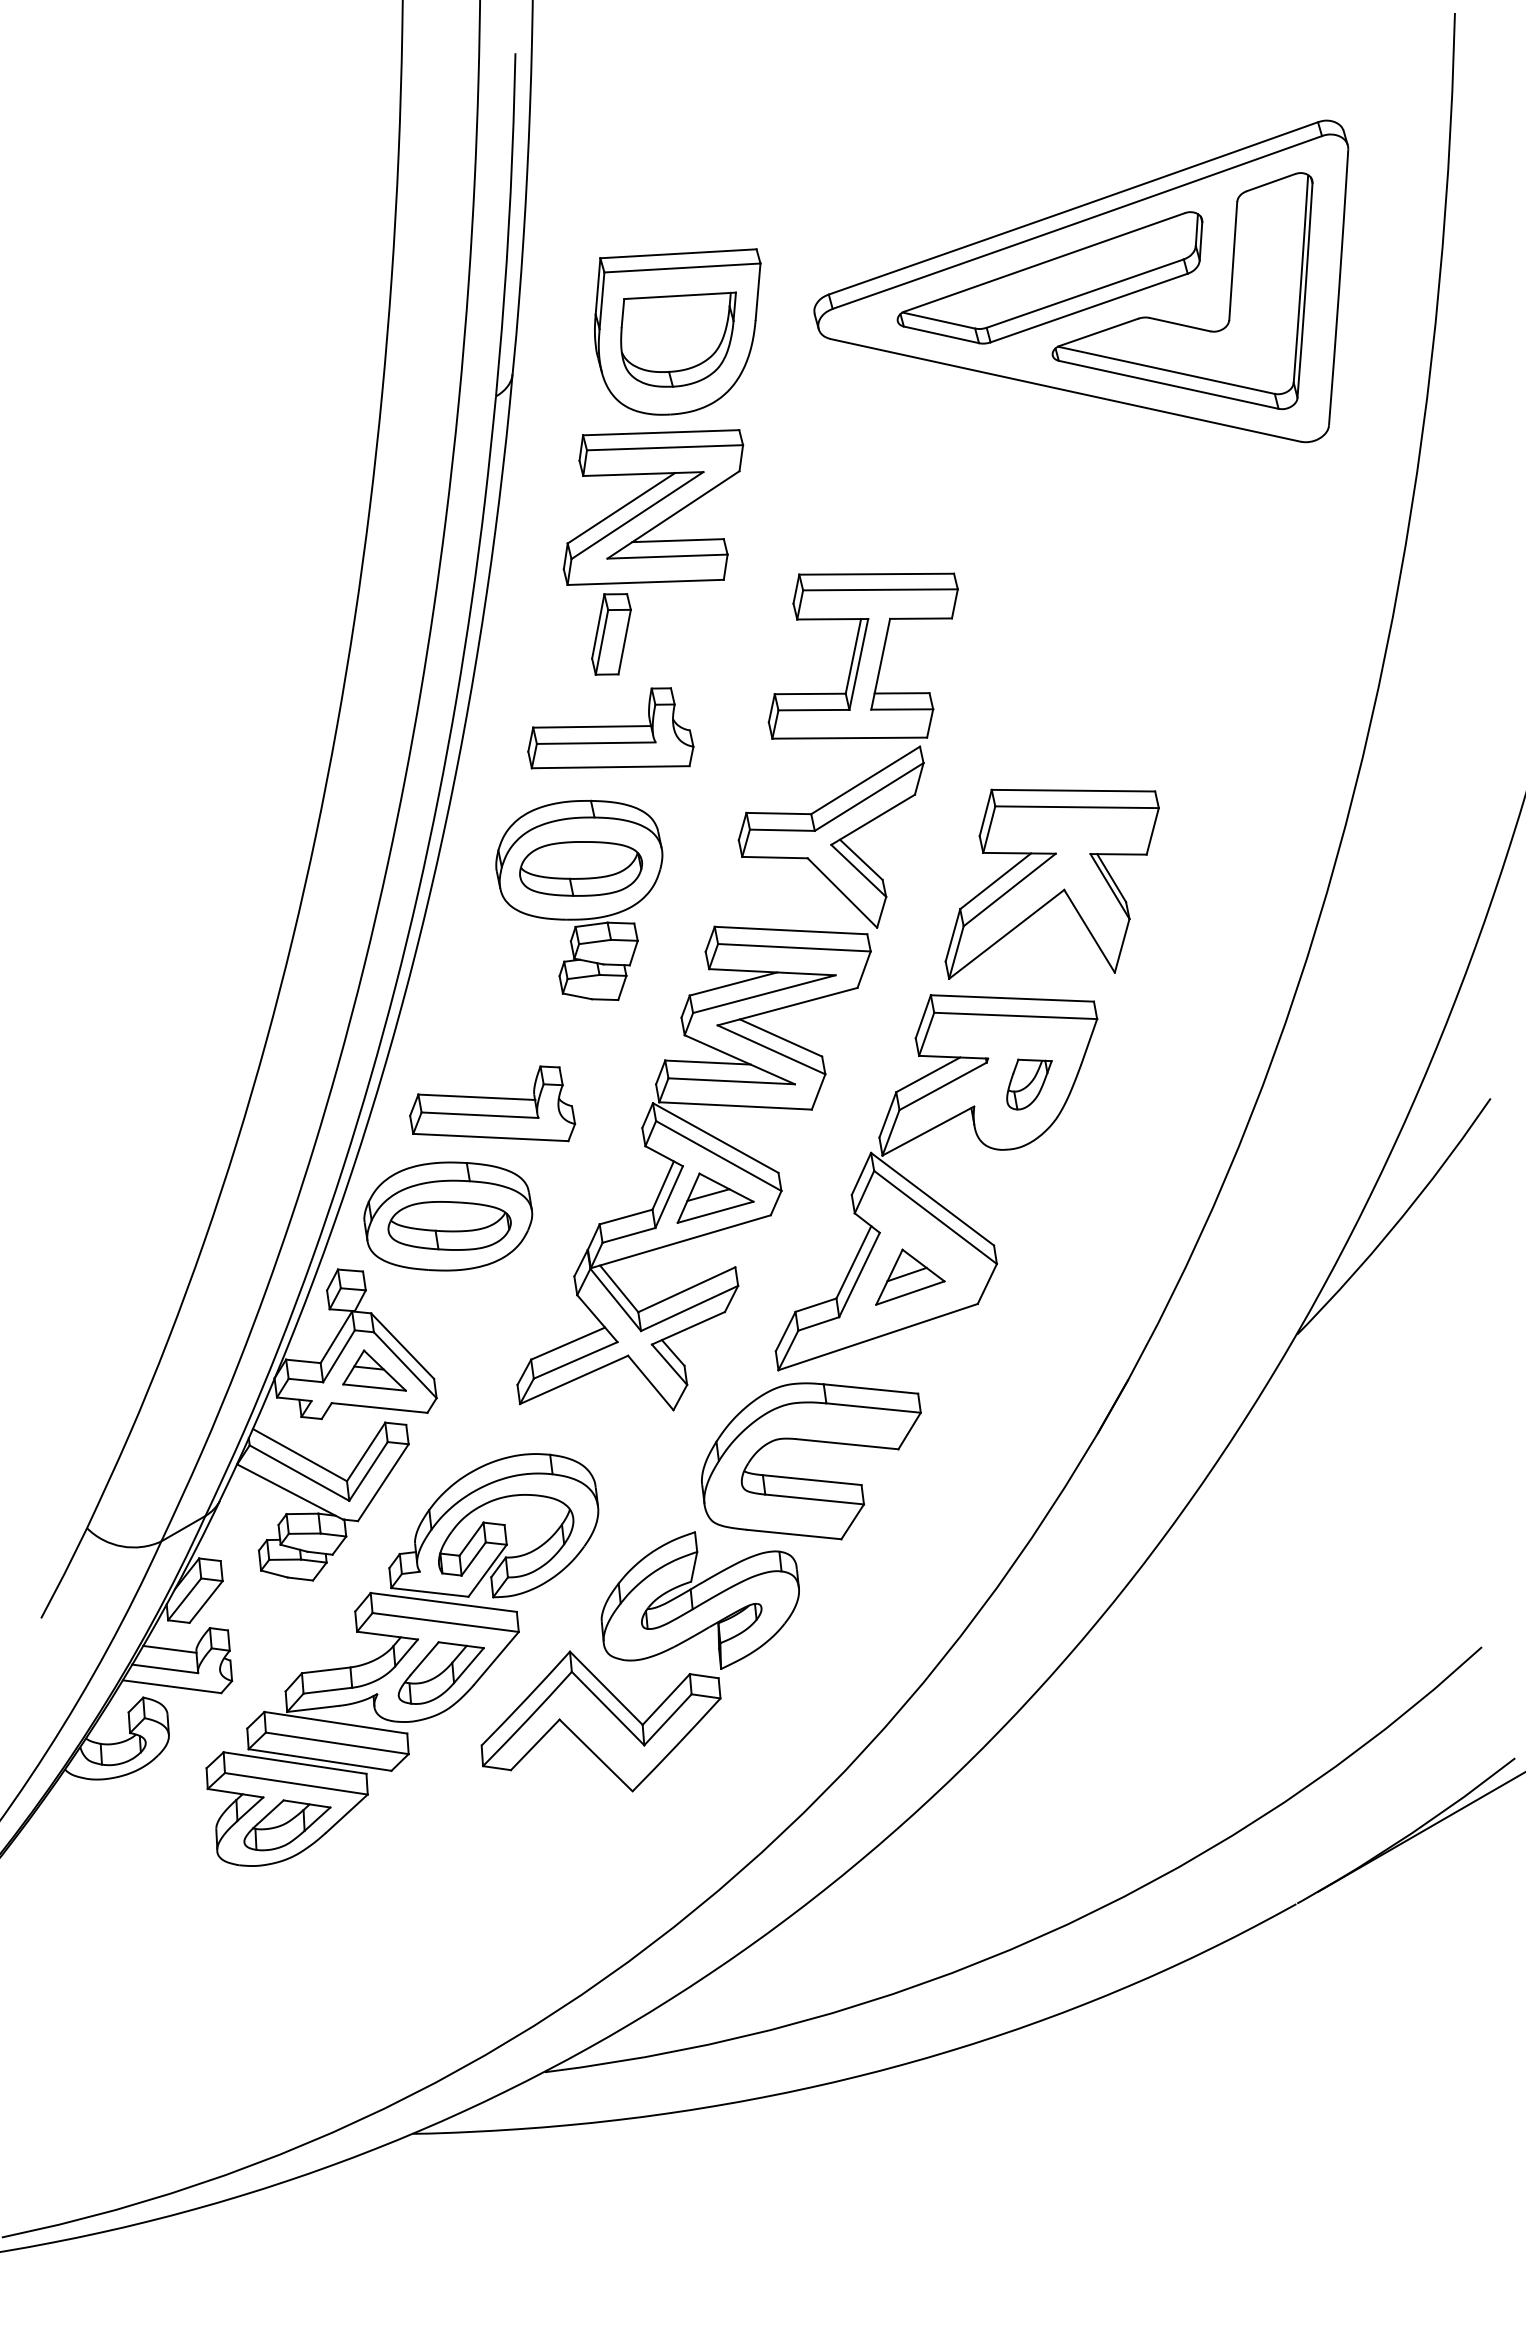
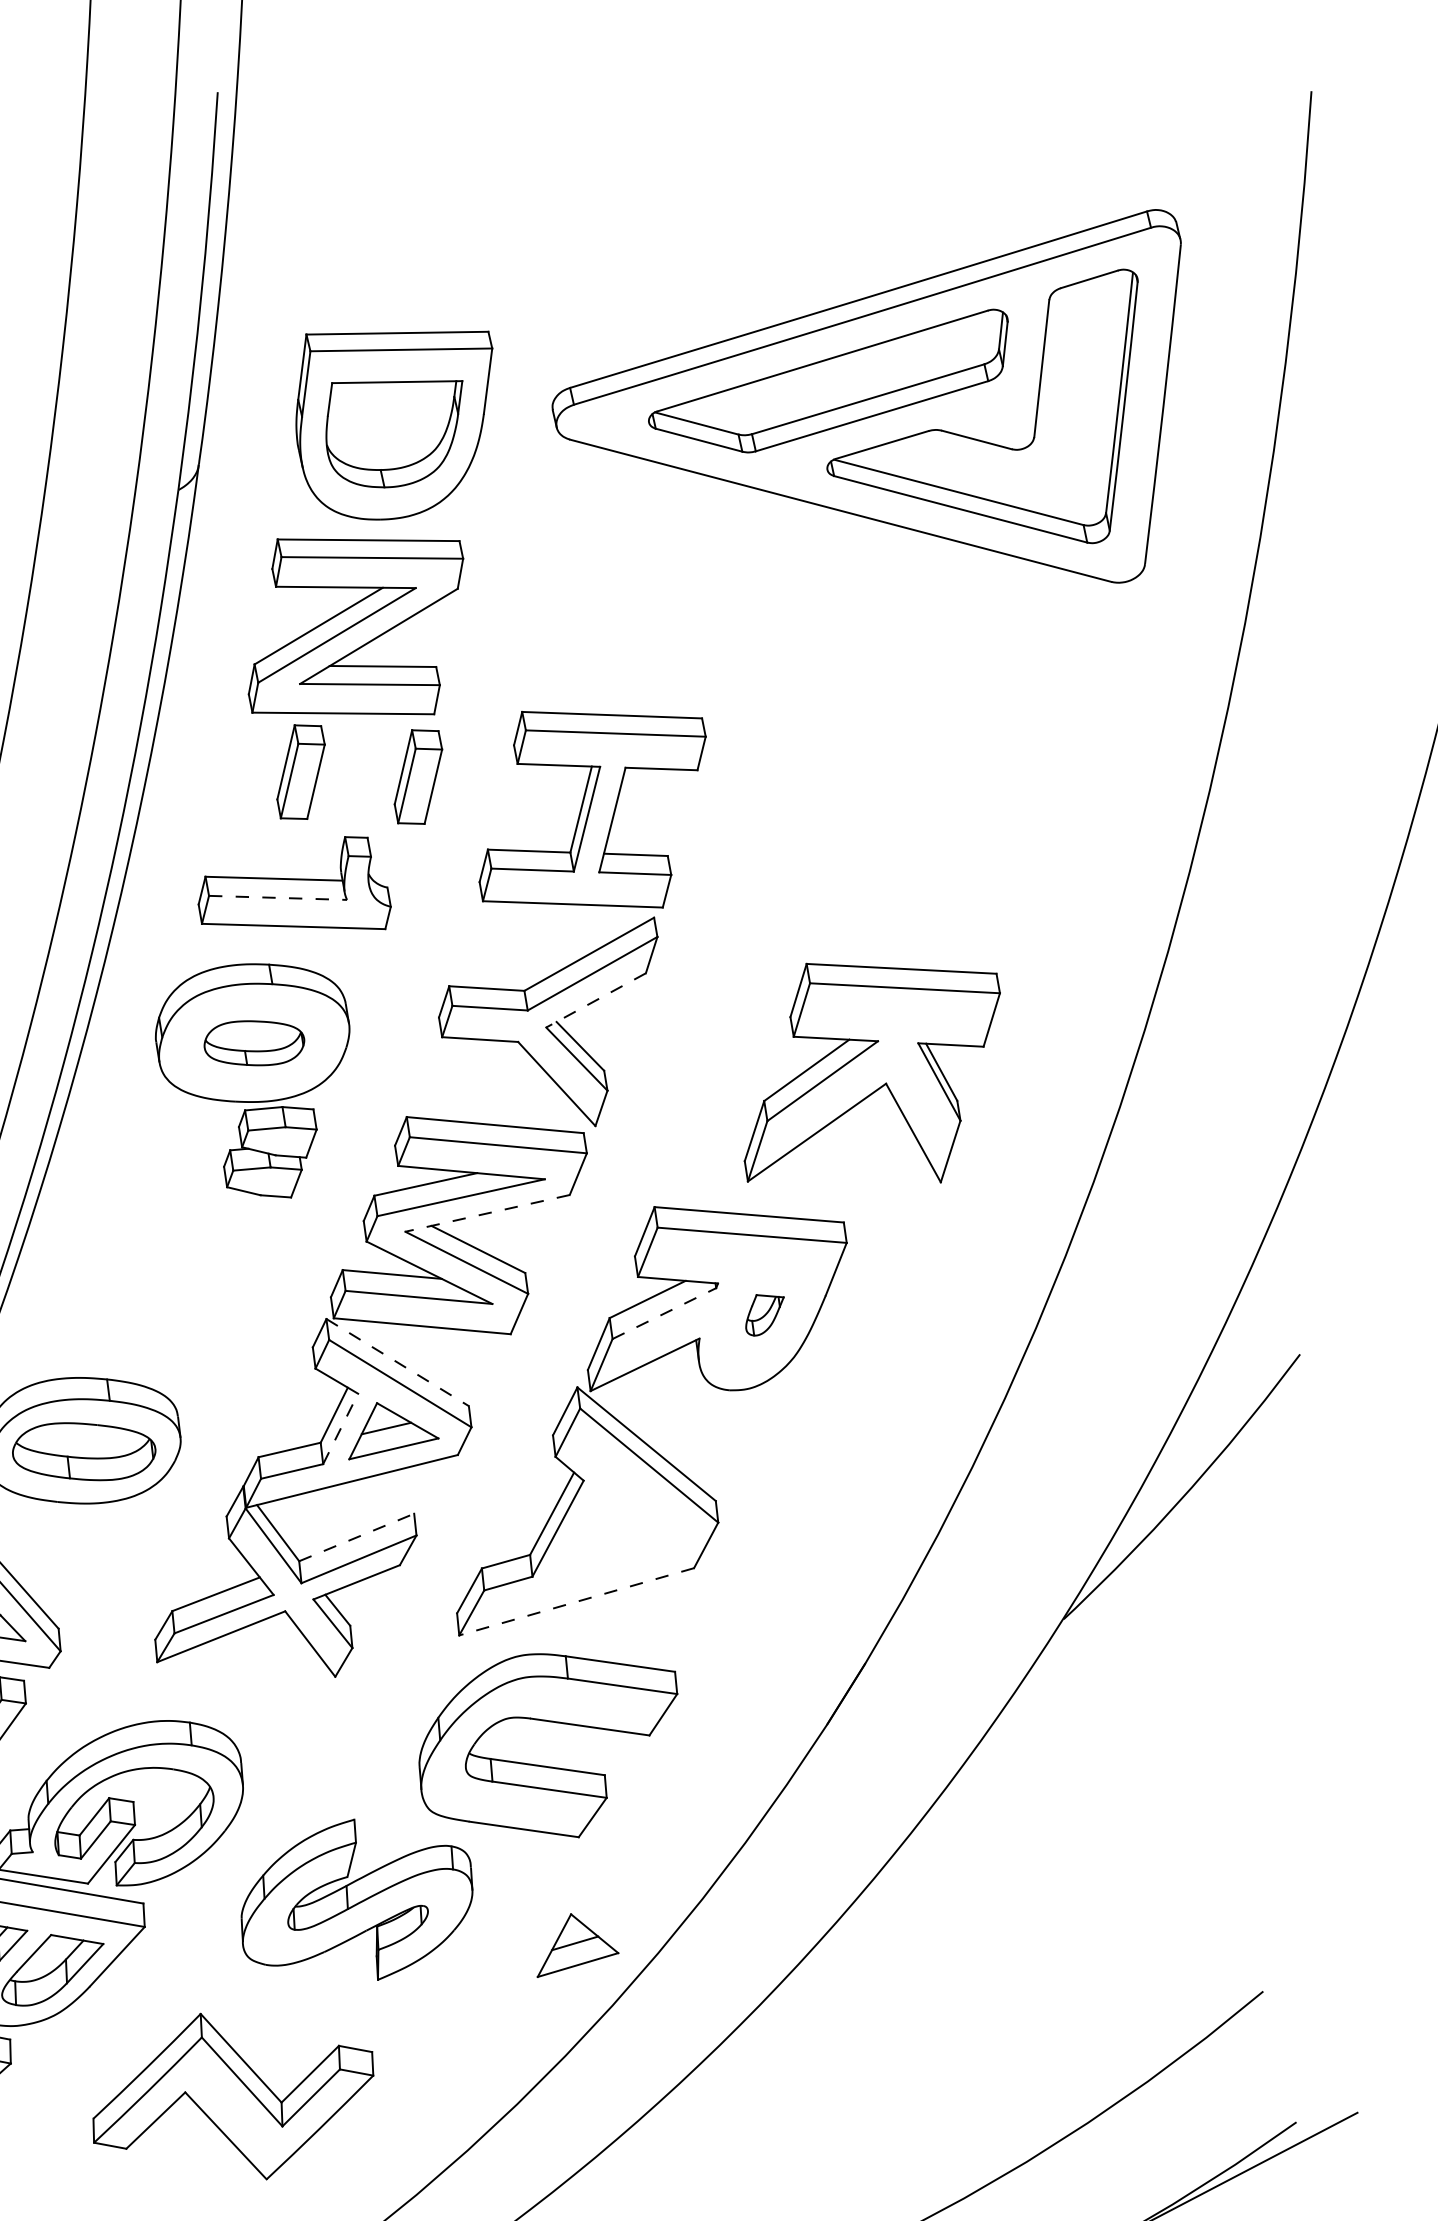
part: (712, 634) -> (418, 777), added
line: (596, 743) -> (278, 898), solid -> dashed
line: (873, 819) -> (596, 1000), solid -> dashed
part: (581, 868) -> (254, 1042), size x0.7
part: (1051, 883) -> (871, 1075), moved
line: (787, 1006) -> (487, 1213), solid -> dashed
part: (1029, 1084) -> (764, 1315), size x0.7
line: (943, 1086) -> (664, 1313), solid -> dashed
part: (492, 1103) -> (139, 1311), removed
line: (715, 1138) -> (397, 1363), solid -> dashed
line: (669, 1197) -> (341, 1429), solid -> dashed
part: (910, 1276) -> (578, 1945), moved
line: (687, 1289) -> (357, 1537), solid -> dashed
line: (877, 1337) -> (575, 1602), solid -> dashed
part: (808, 1478) -> (543, 1765), moved
part: (600, 1721) -> (232, 2096), moved

